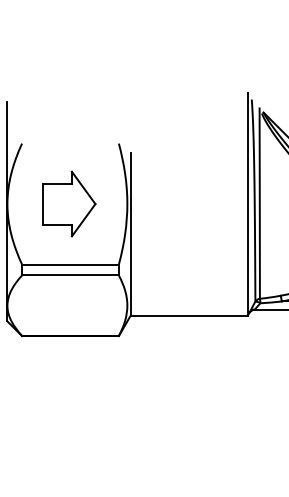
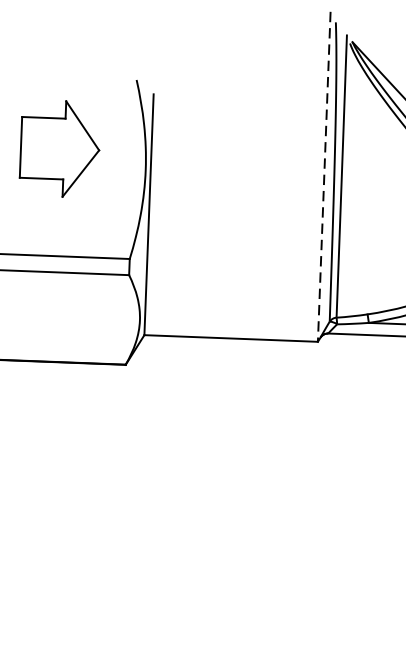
part: (69, 203) -> (60, 148), moved
line: (247, 204) -> (323, 177), solid -> dashed

